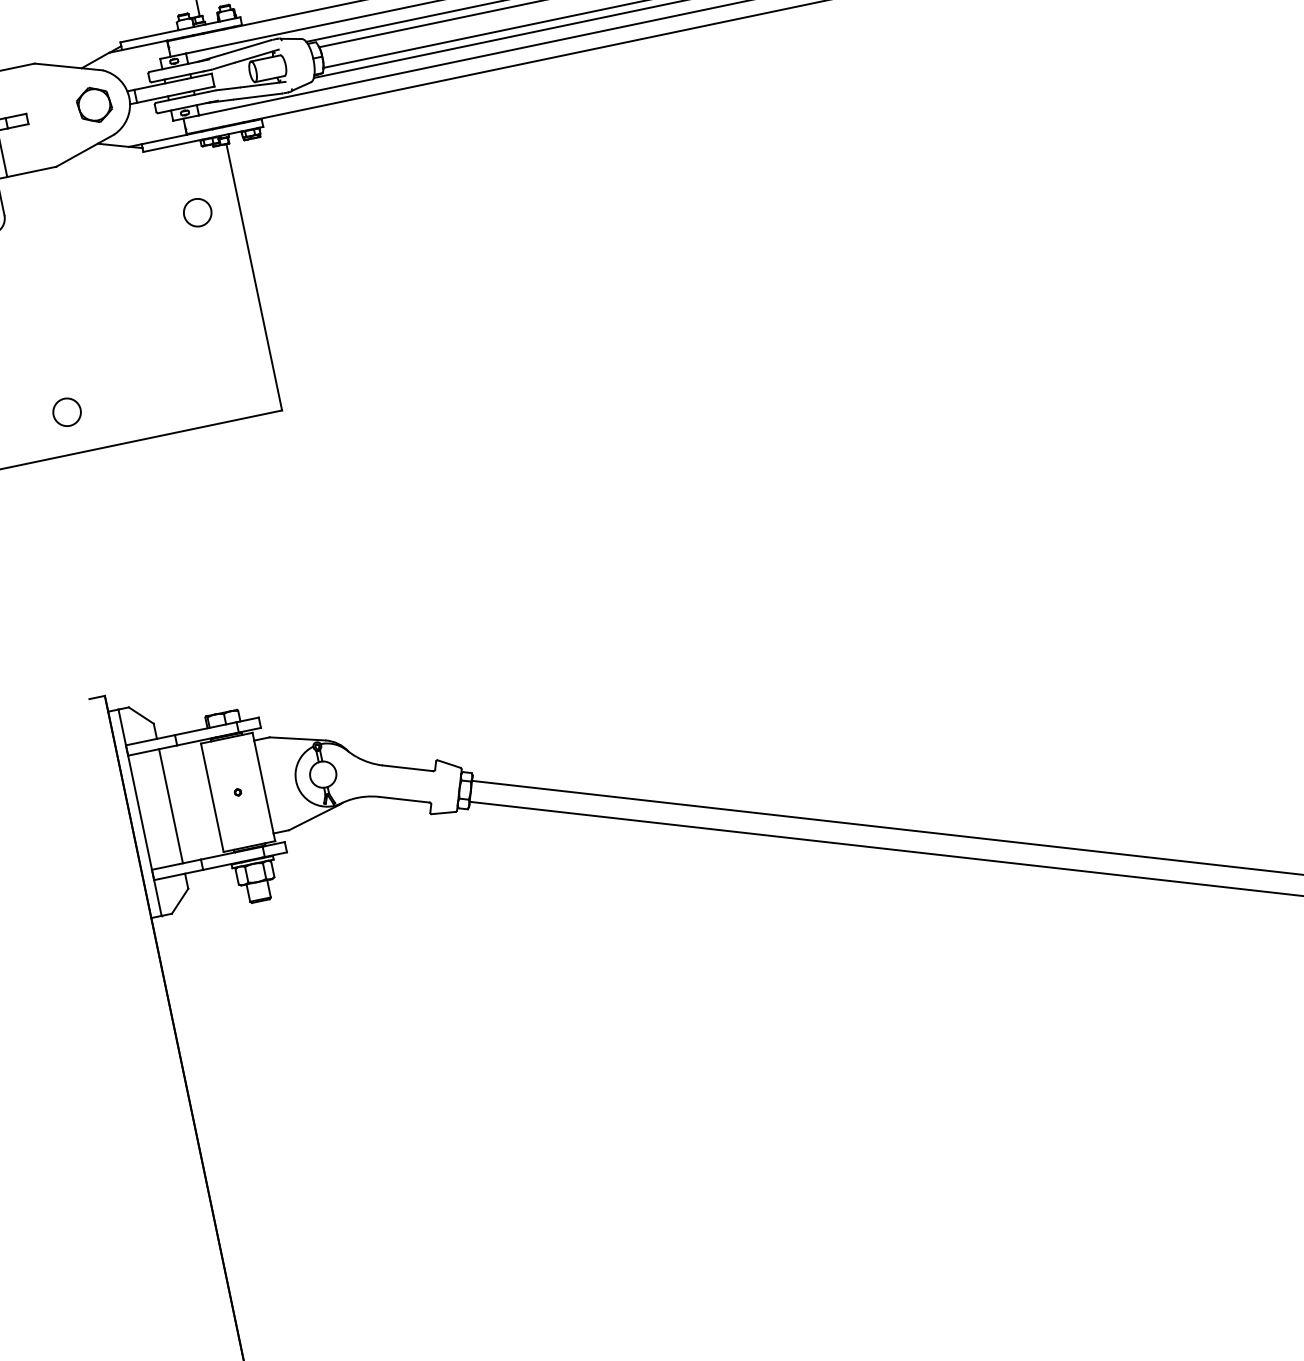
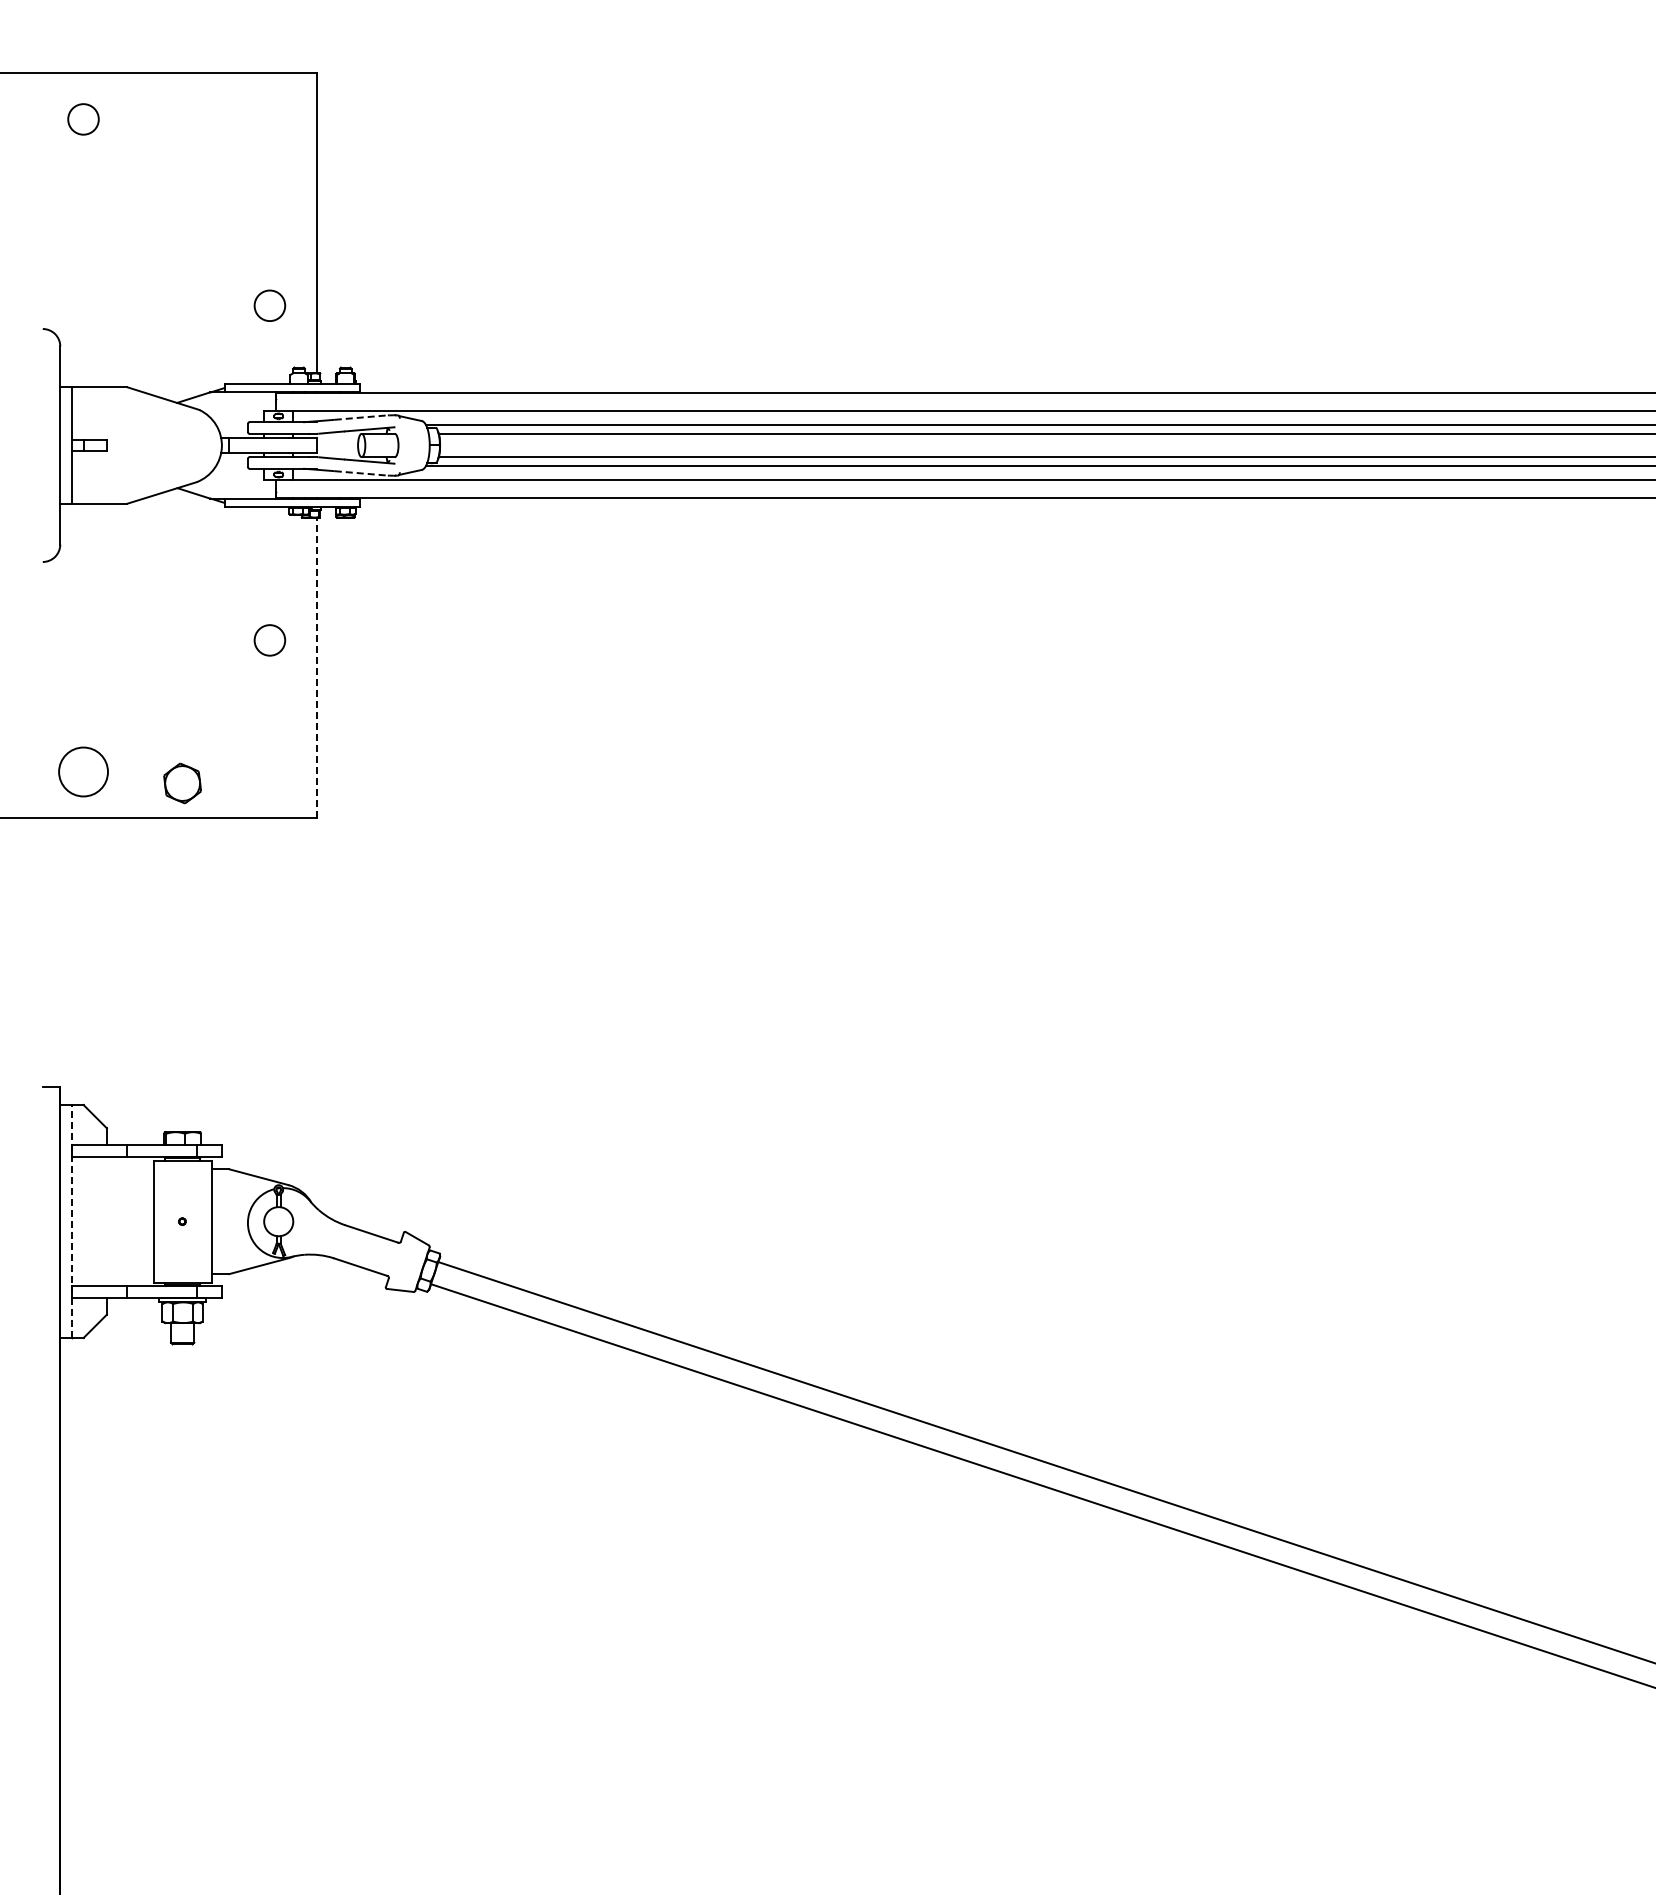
line: (247, 47) -> (361, 417), solid -> dashed
line: (258, 96) -> (361, 473), solid -> dashed
part: (94, 104) -> (182, 783), moved
circle: (197, 212) -> (269, 640), moved
line: (254, 276) -> (316, 667), solid -> dashed
circle: (67, 412) -> (83, 771), size x1.6
line: (170, 806) -> (106, 1221), removed
line: (139, 812) -> (71, 1221), solid -> dashed

